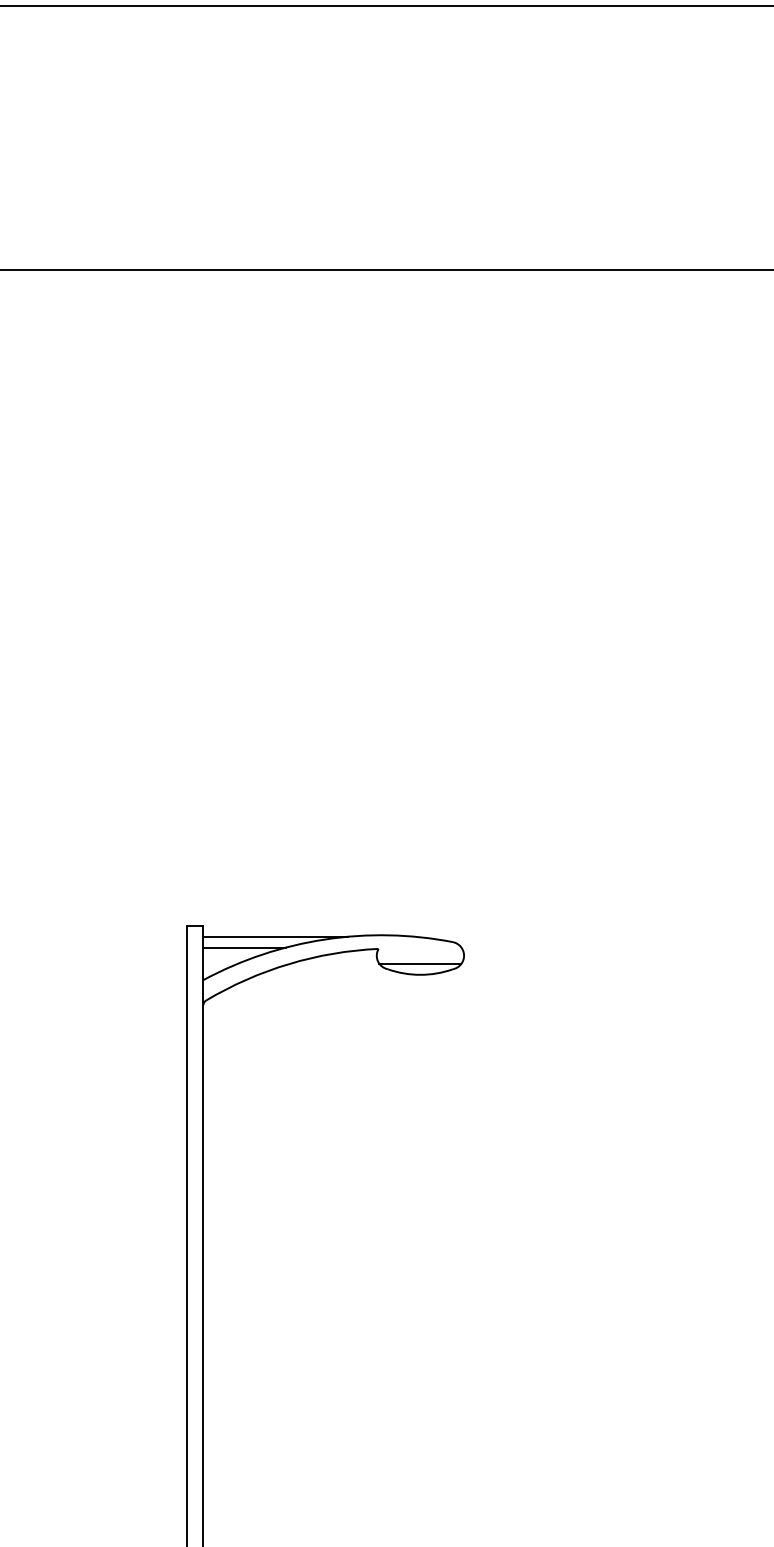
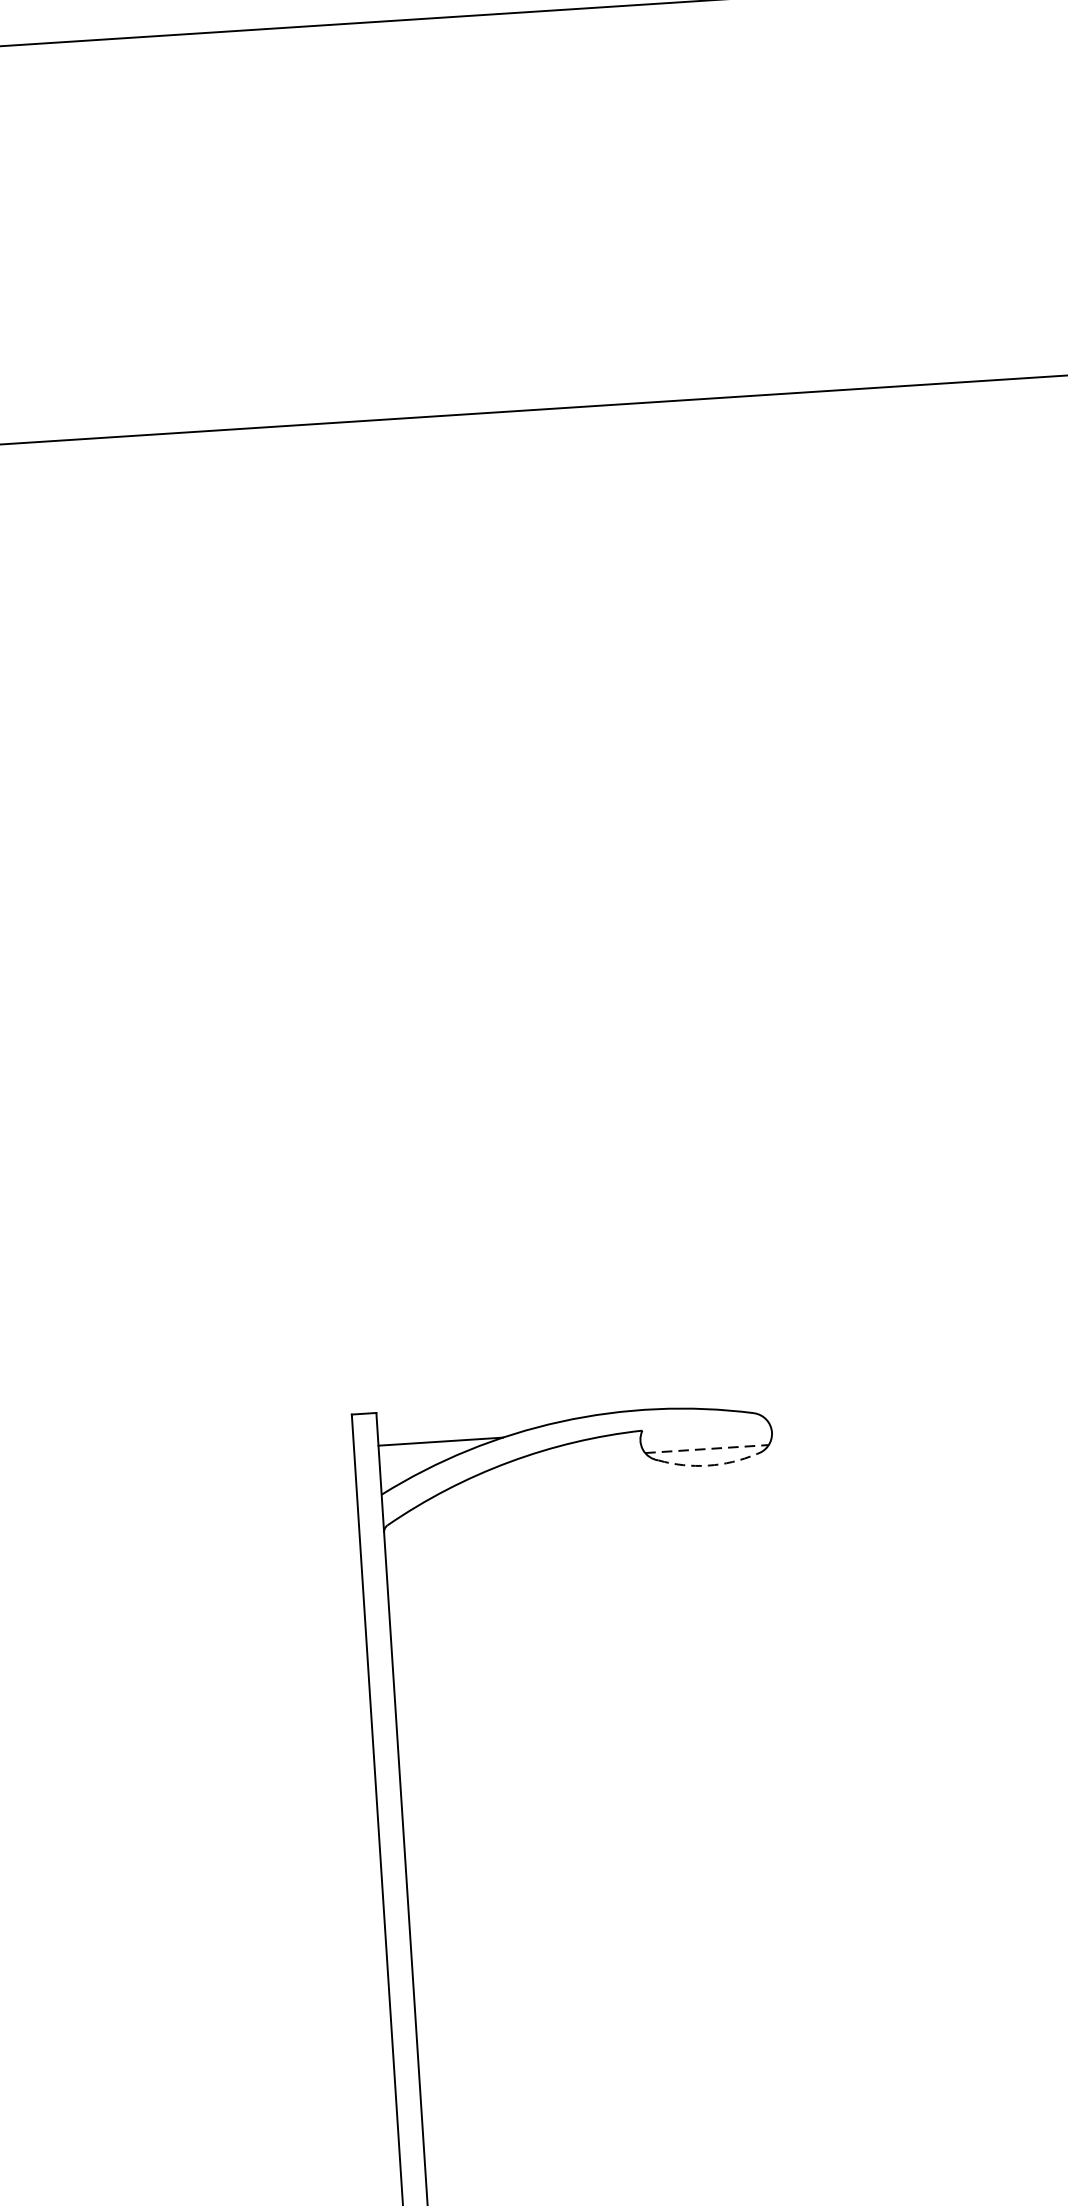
line: (275, 936) -> (485, 1421), removed
line: (420, 963) -> (707, 1448), solid -> dashed
arc: (420, 974) -> (708, 1465), solid -> dashed

